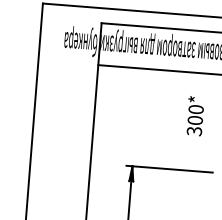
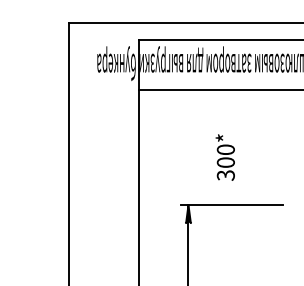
text: (194, 116) -> (224, 157), moved

